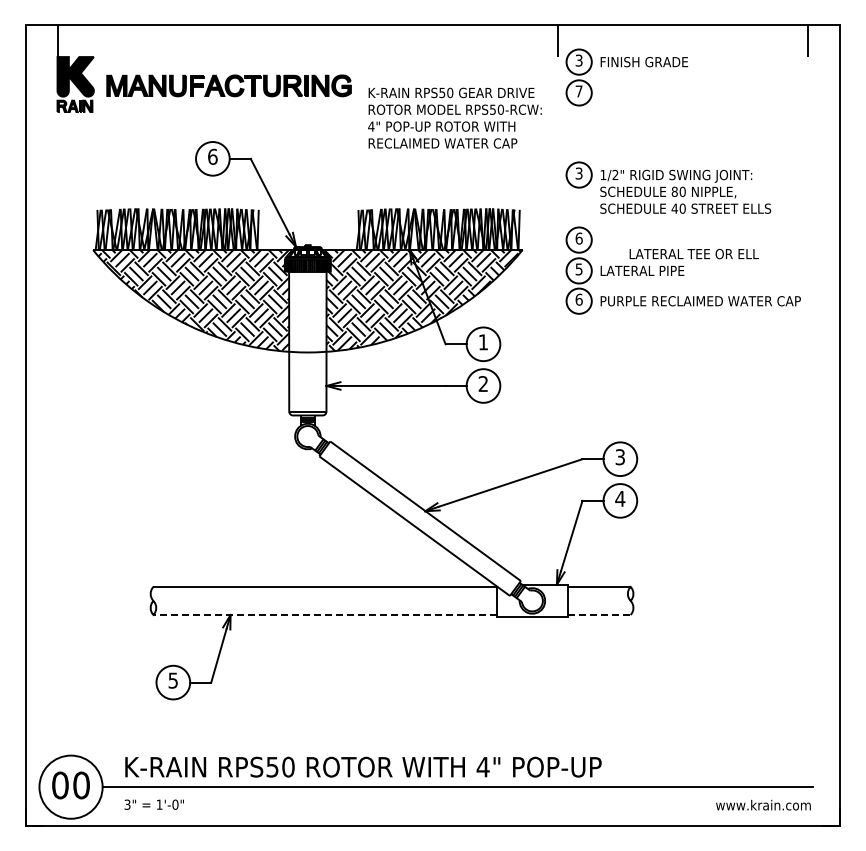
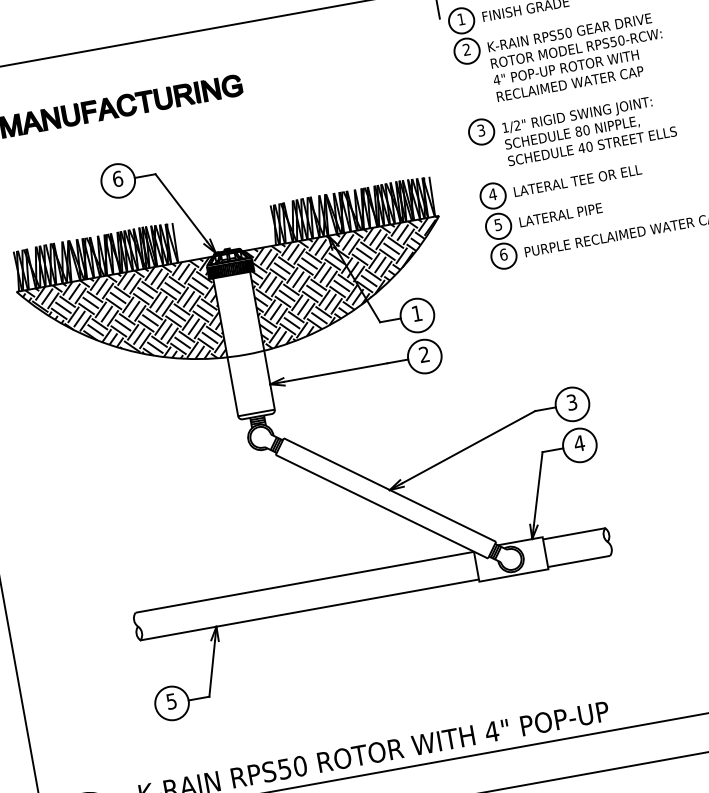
text: (578, 60) -> (460, 19), 3 -> 1
text: (578, 91) -> (466, 49), 7 -> 2
text: (454, 117) -> (577, 56), moved
text: (578, 238) -> (492, 194), 6 -> 4
text: (693, 254) -> (577, 181), moved
line: (325, 614) -> (309, 609), dashed -> solid
line: (599, 614) -> (579, 560), dashed -> solid

